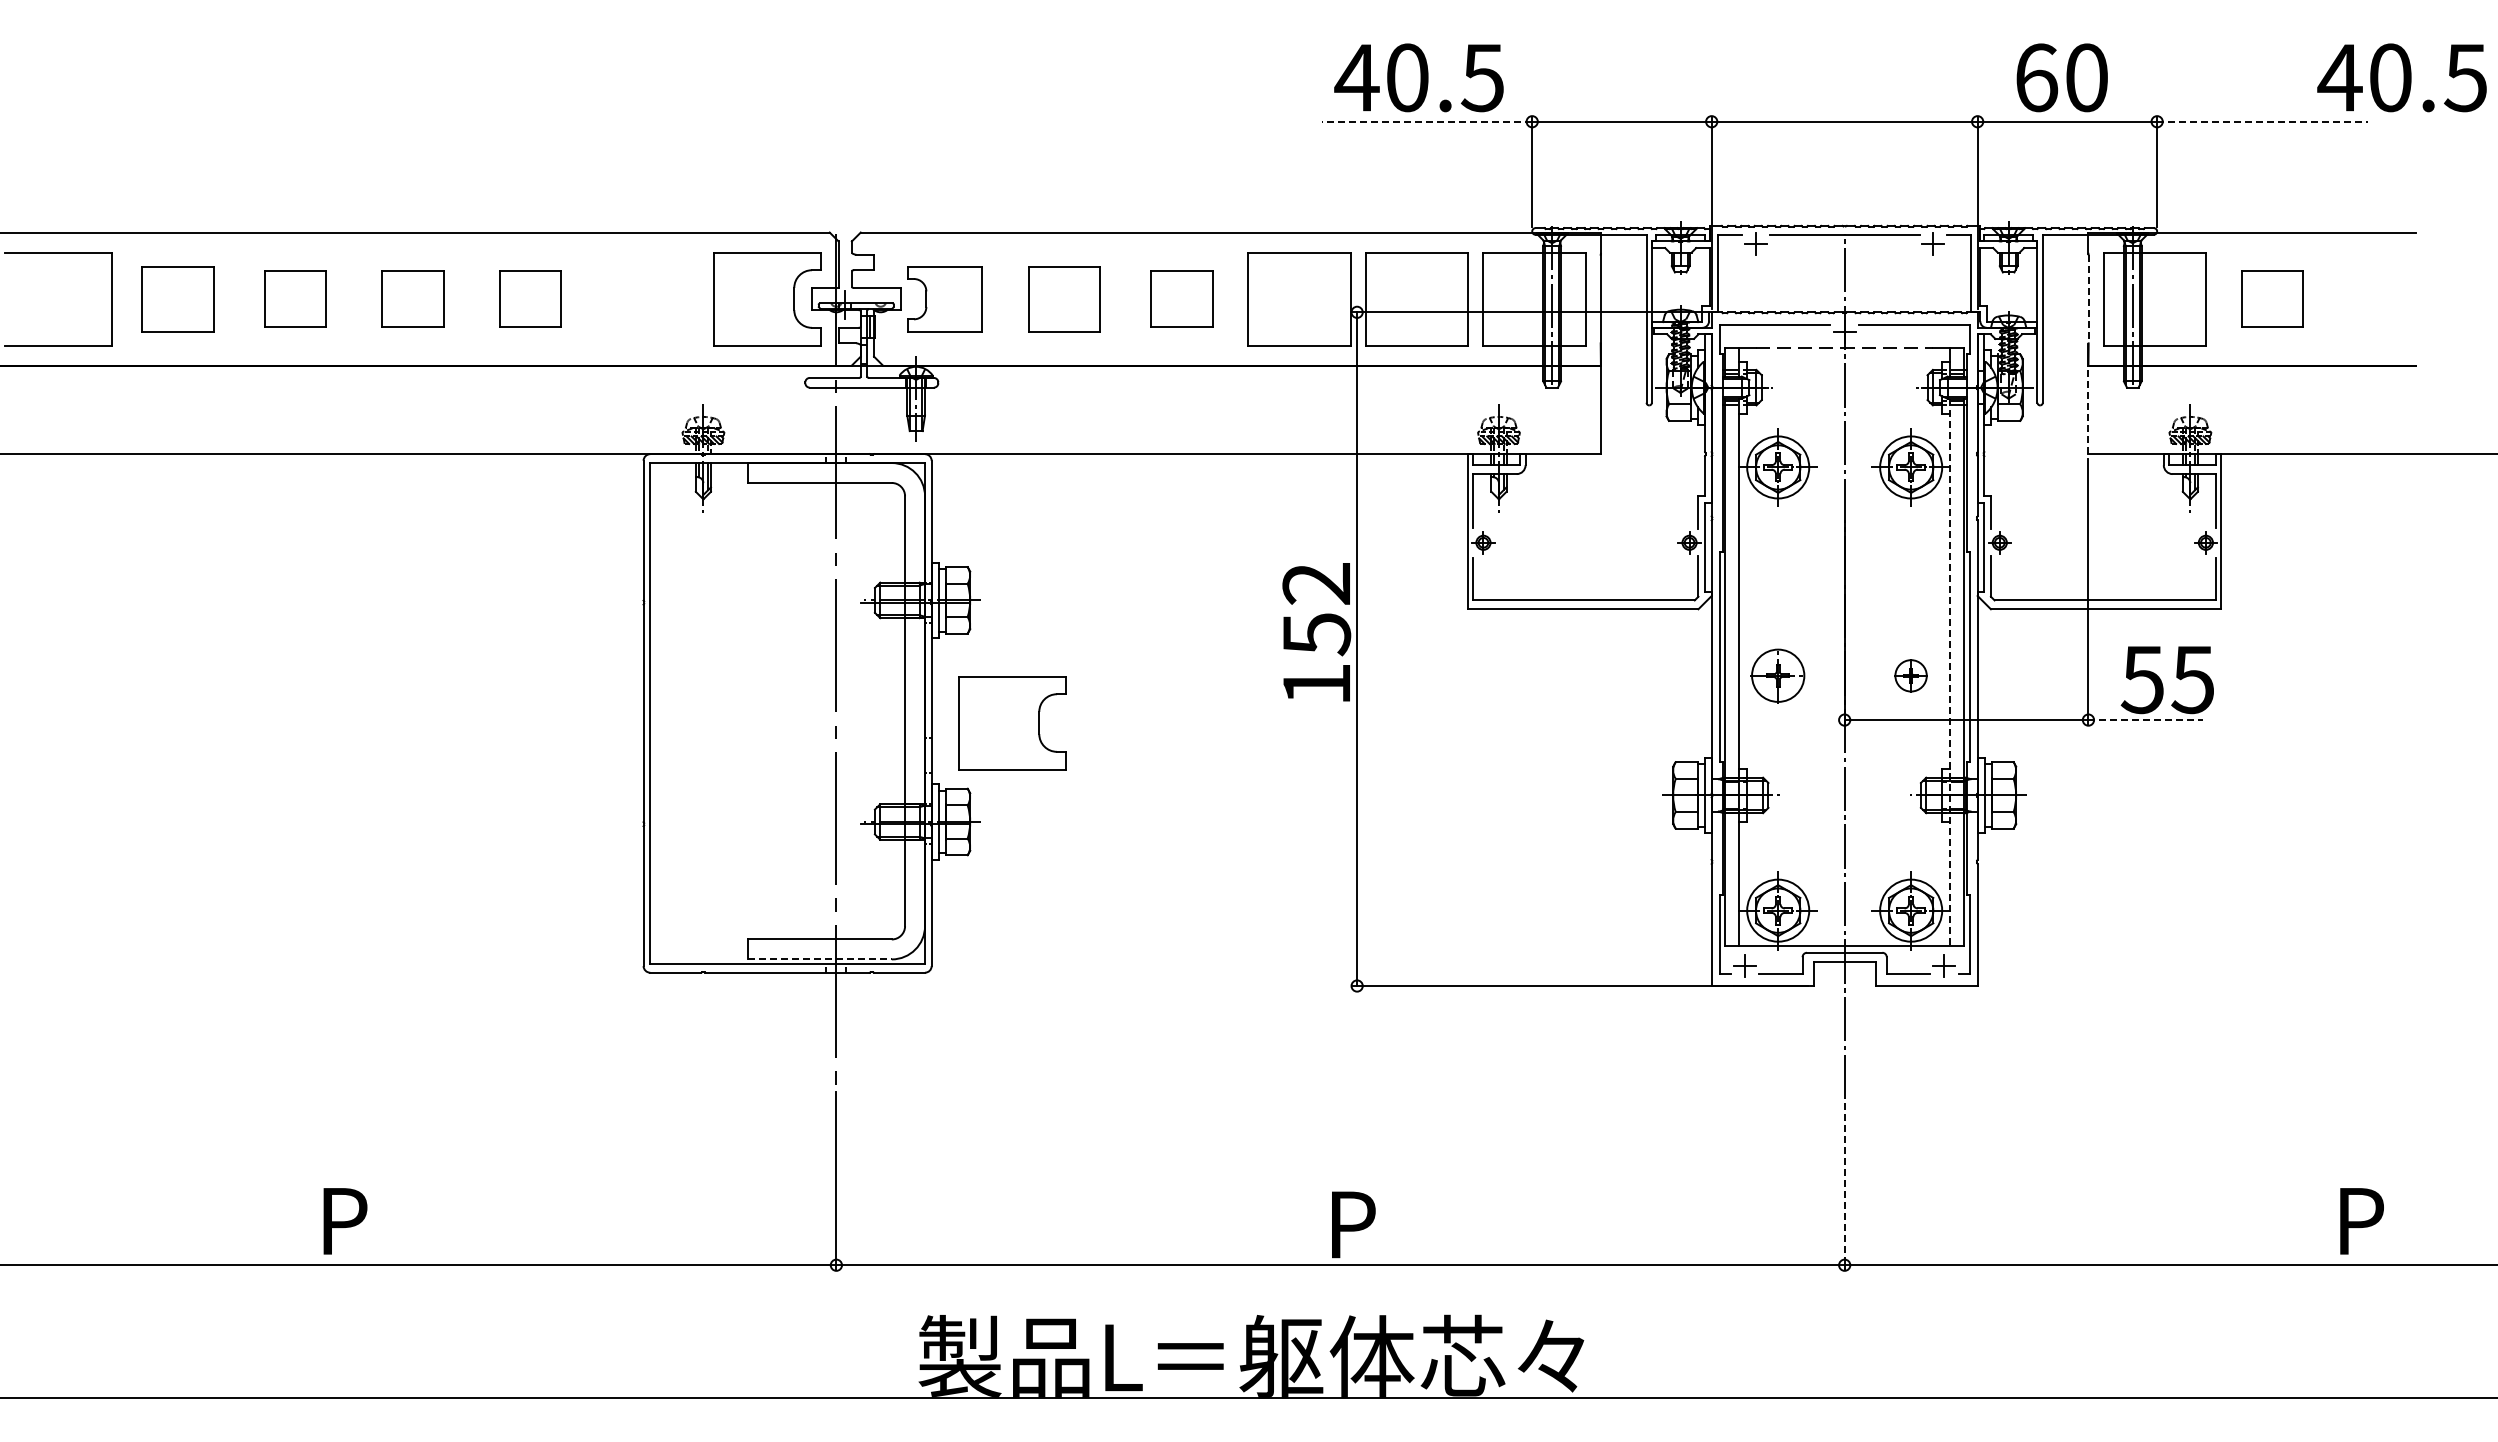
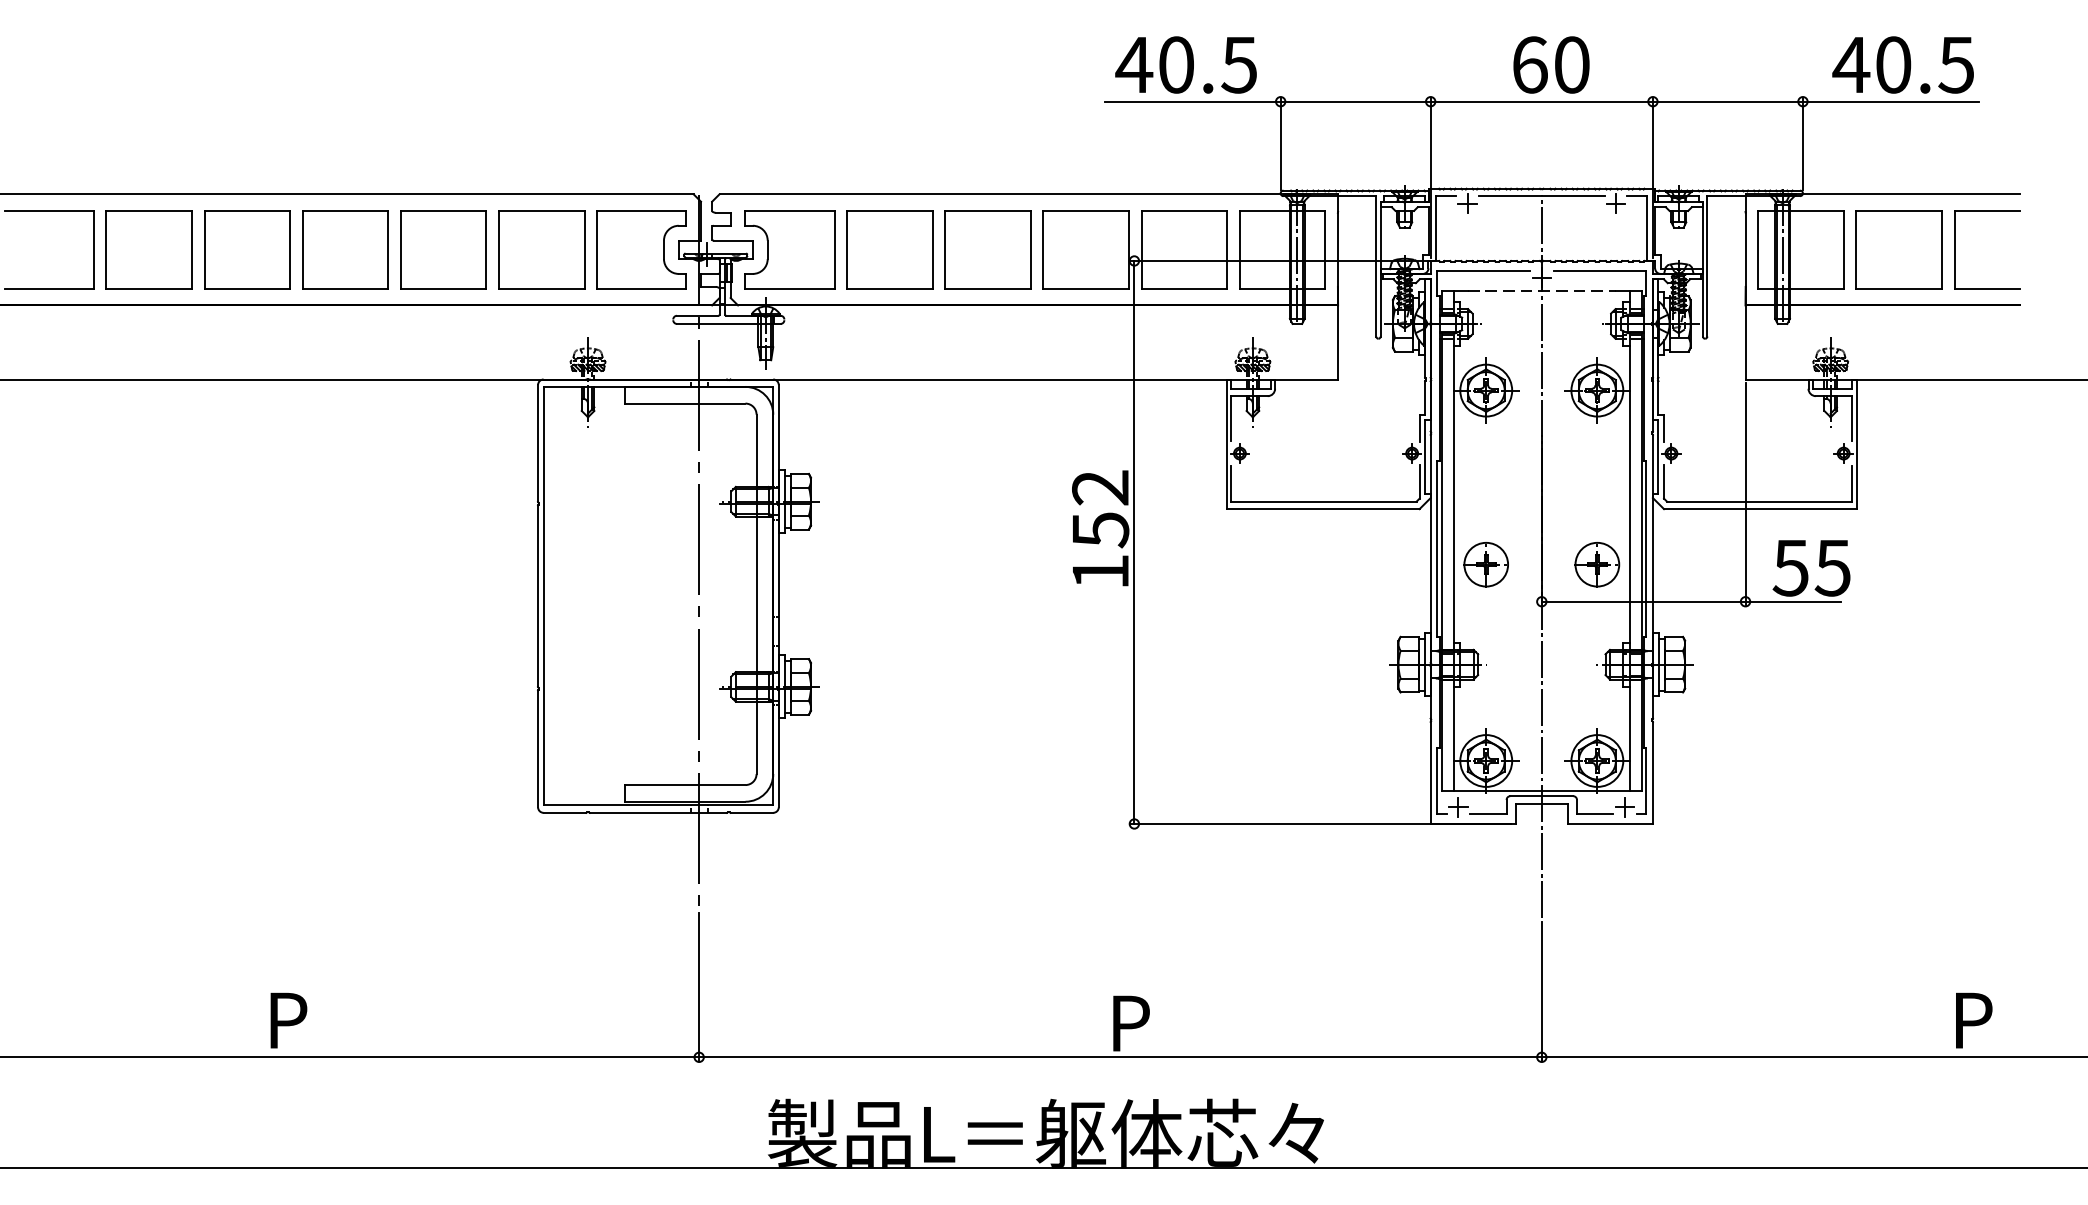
text: (2061, 77) -> (1550, 64), moved
text: (2401, 77) -> (1902, 64), moved
line: (1426, 121) -> (1192, 101), dashed -> solid
line: (2262, 121) -> (1890, 101), dashed -> solid
part: (177, 299) -> (148, 250), size x1.43
part: (295, 299) -> (247, 250), size x1.67
part: (412, 299) -> (344, 250), size x1.67
part: (530, 299) -> (443, 250), size x1.67
part: (647, 299) -> (541, 250), added
part: (944, 299) -> (789, 250), size x1.43
part: (1064, 299) -> (889, 250), size x1.43
part: (1181, 299) -> (987, 250), size x1.67
line: (2088, 299) -> (1745, 250), dashed -> solid
part: (2272, 299) -> (1899, 250), size x1.67
part: (2339, 299) -> (1955, 250), added
line: (2088, 409) -> (1745, 342), dashed -> solid
line: (1950, 672) -> (1630, 561), dashed -> solid
part: (1910, 675) -> (1596, 564), size x1.67
line: (2146, 720) -> (1794, 602), dashed -> solid
part: (1012, 723) -> (846, 604), removed
line: (820, 959) -> (685, 801), dashed -> solid
line: (1844, 1187) -> (1541, 992), dashed -> solid

